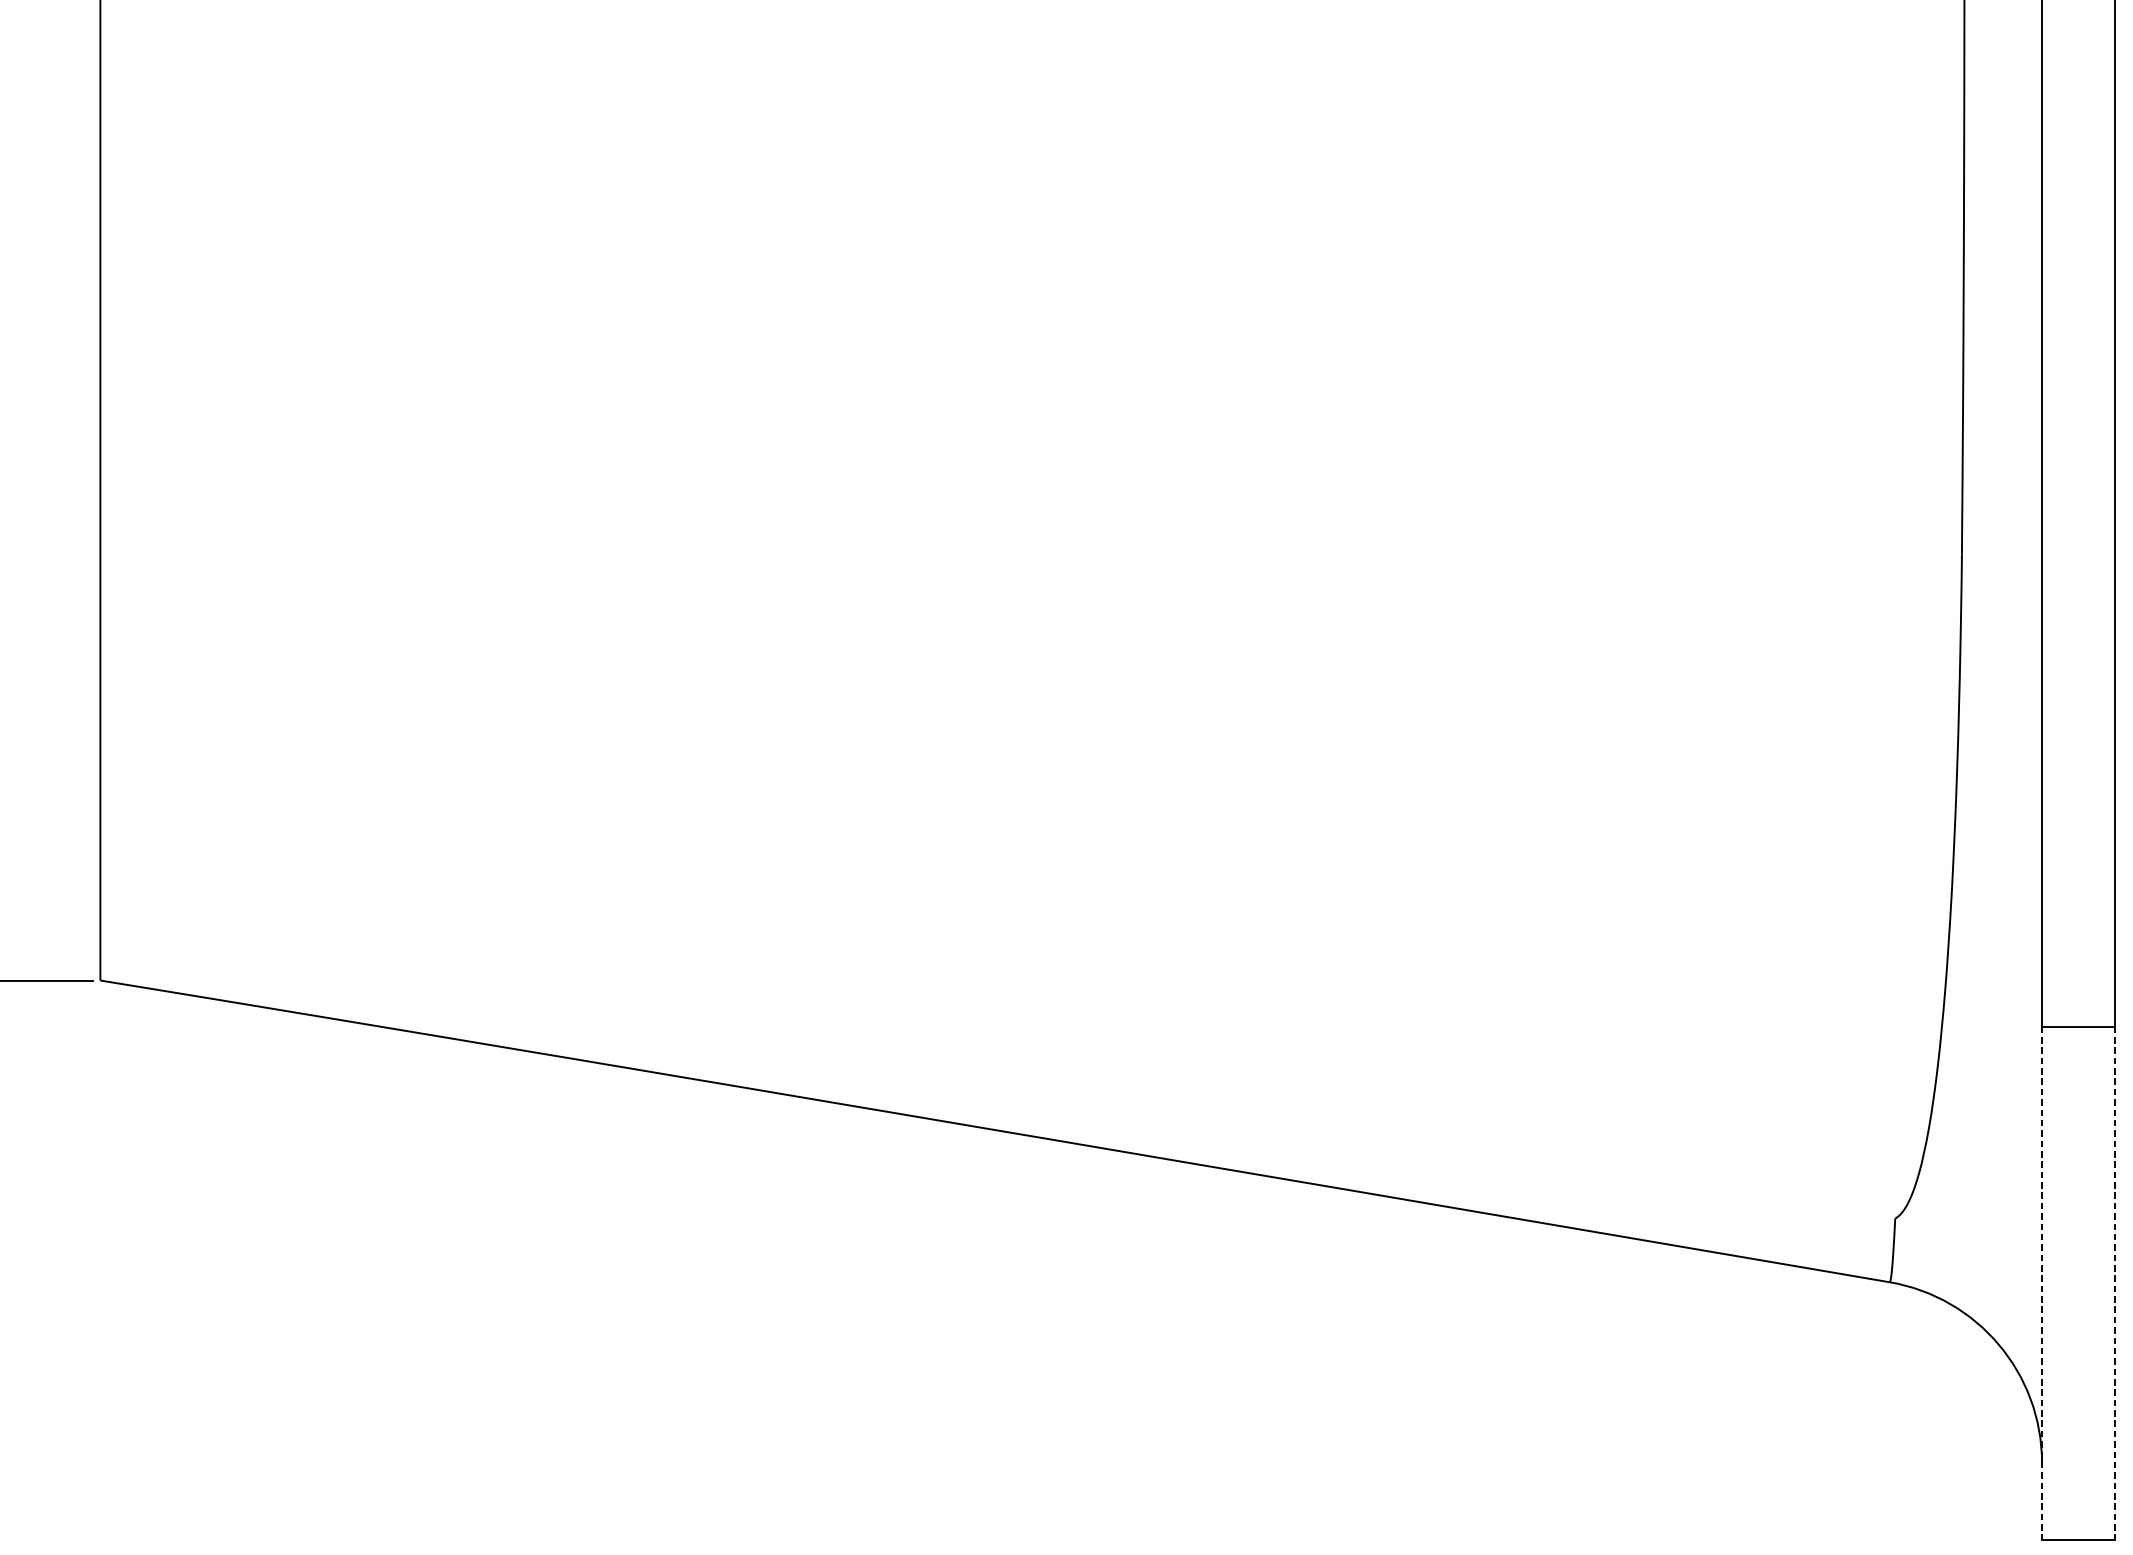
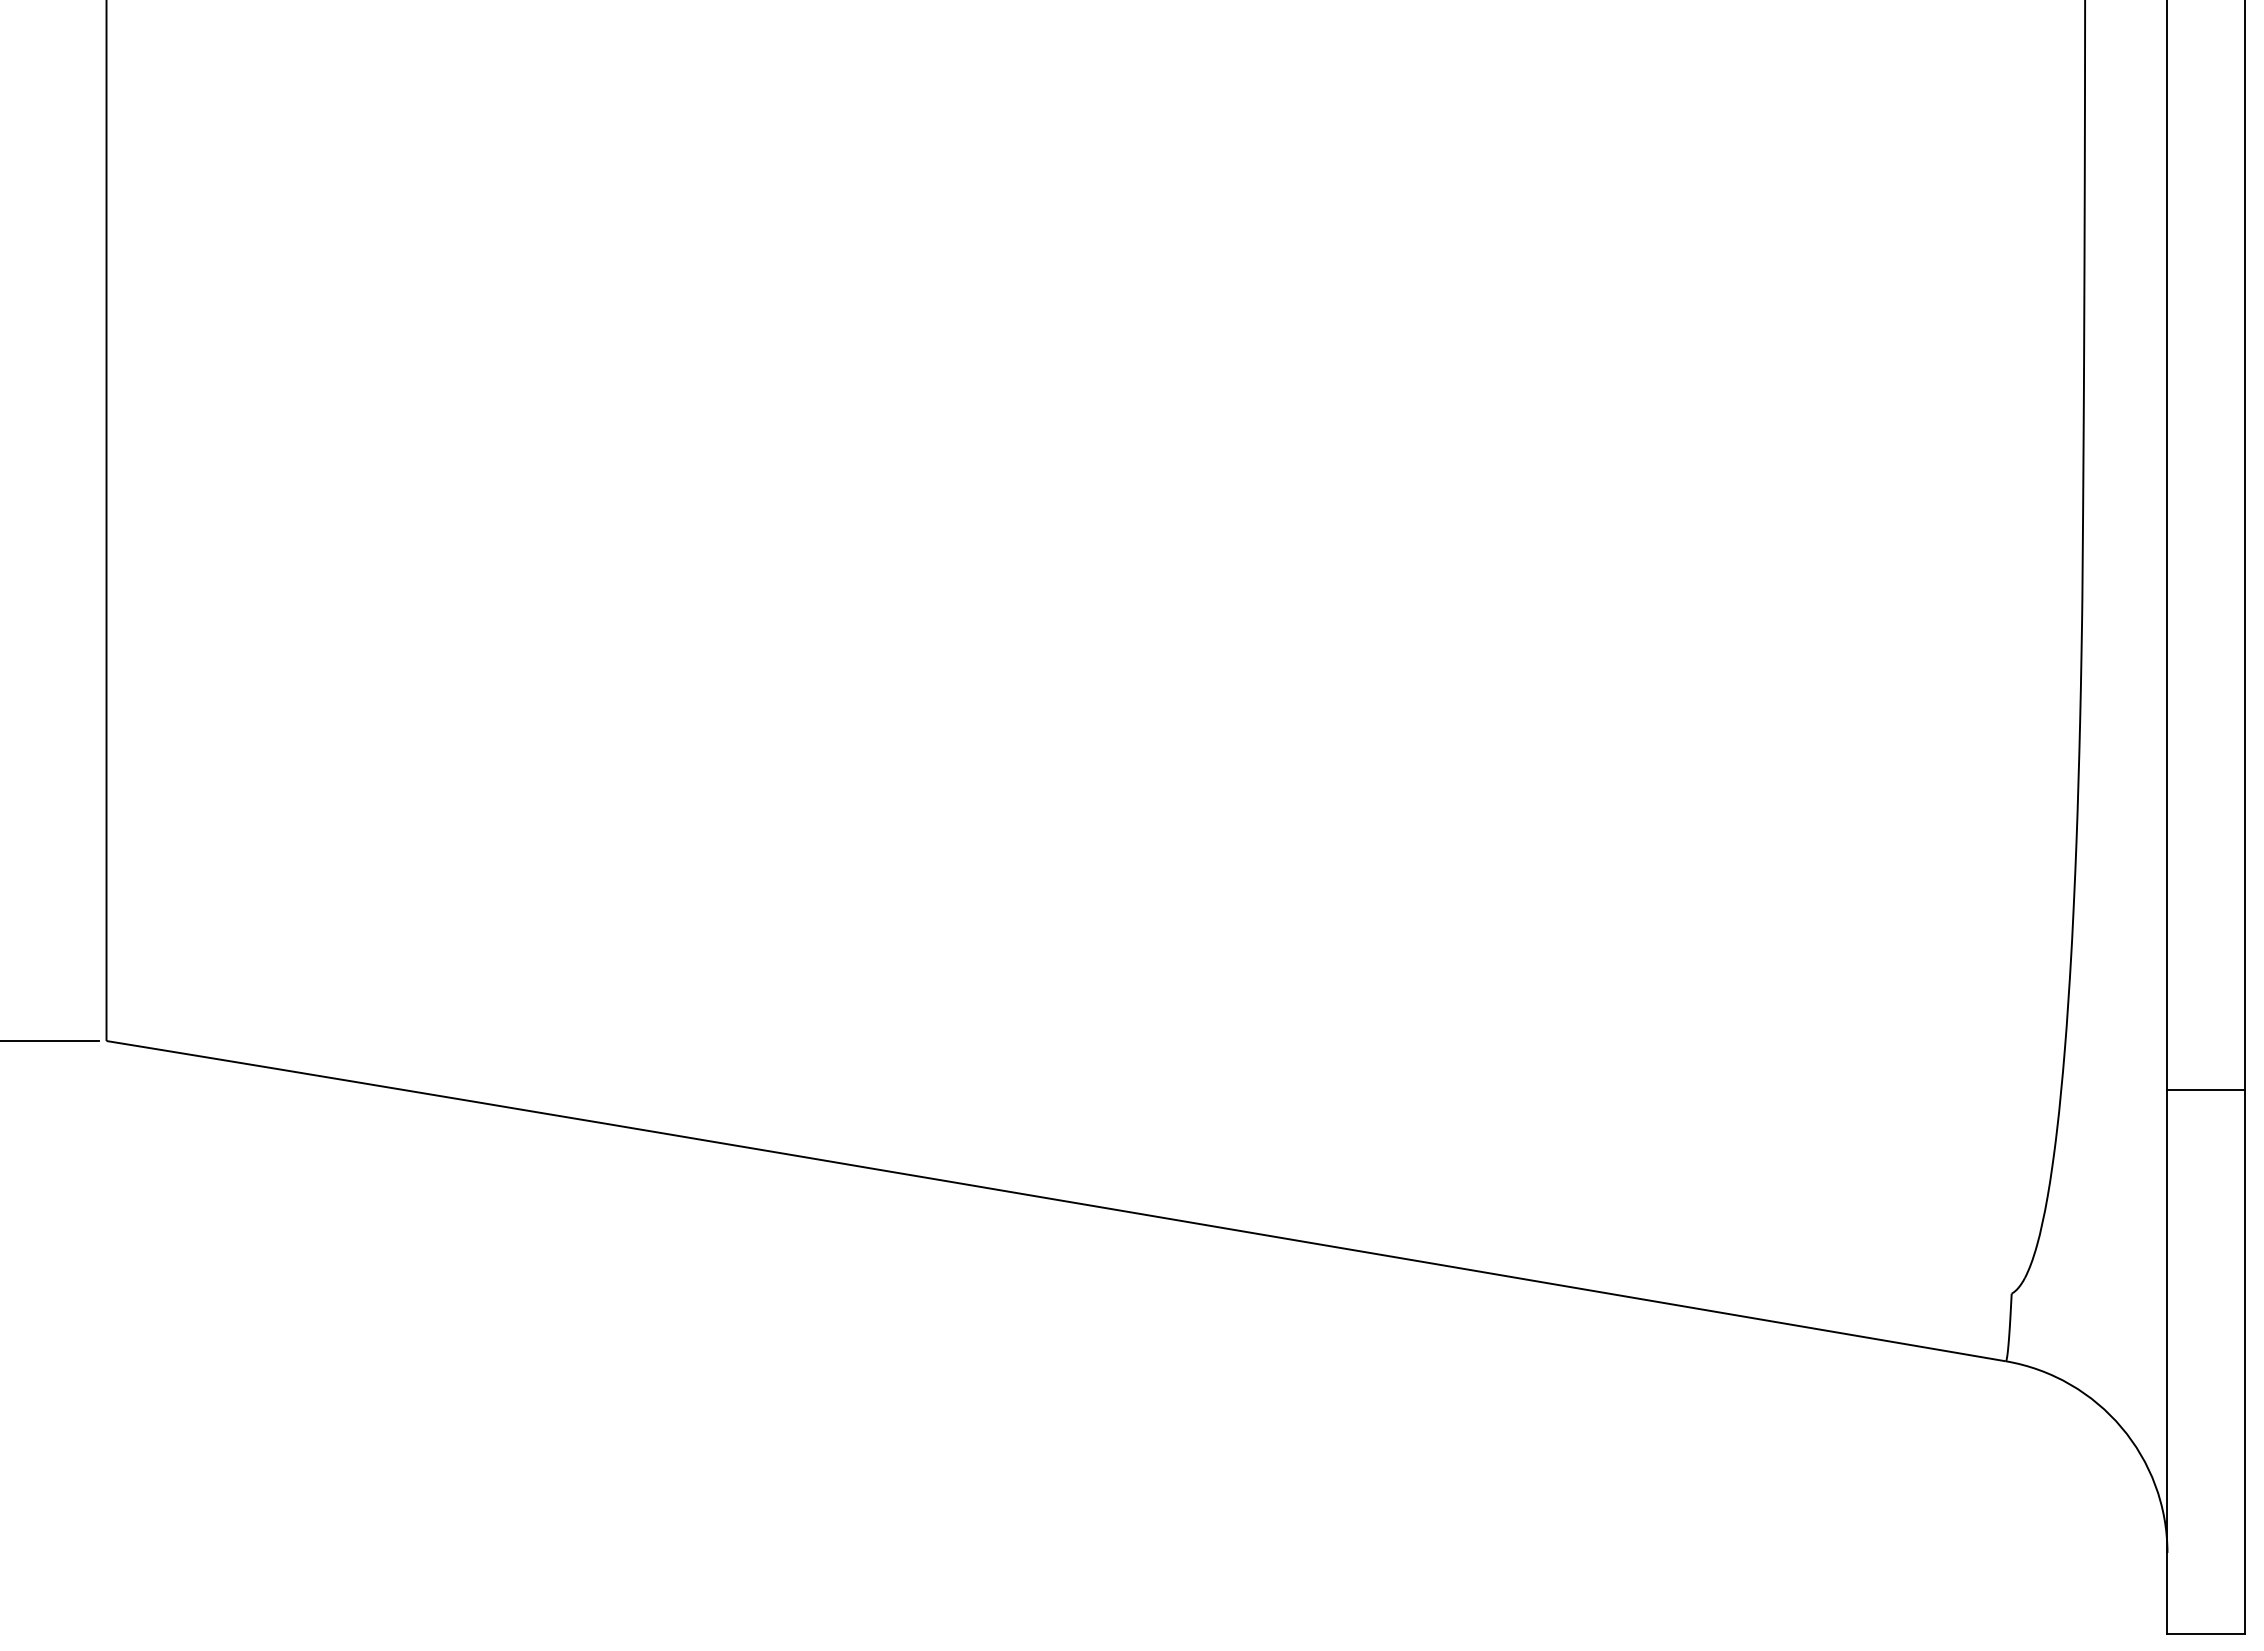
line: (2042, 1283) -> (2167, 1362), dashed -> solid
line: (2115, 1283) -> (2245, 1362), dashed -> solid

